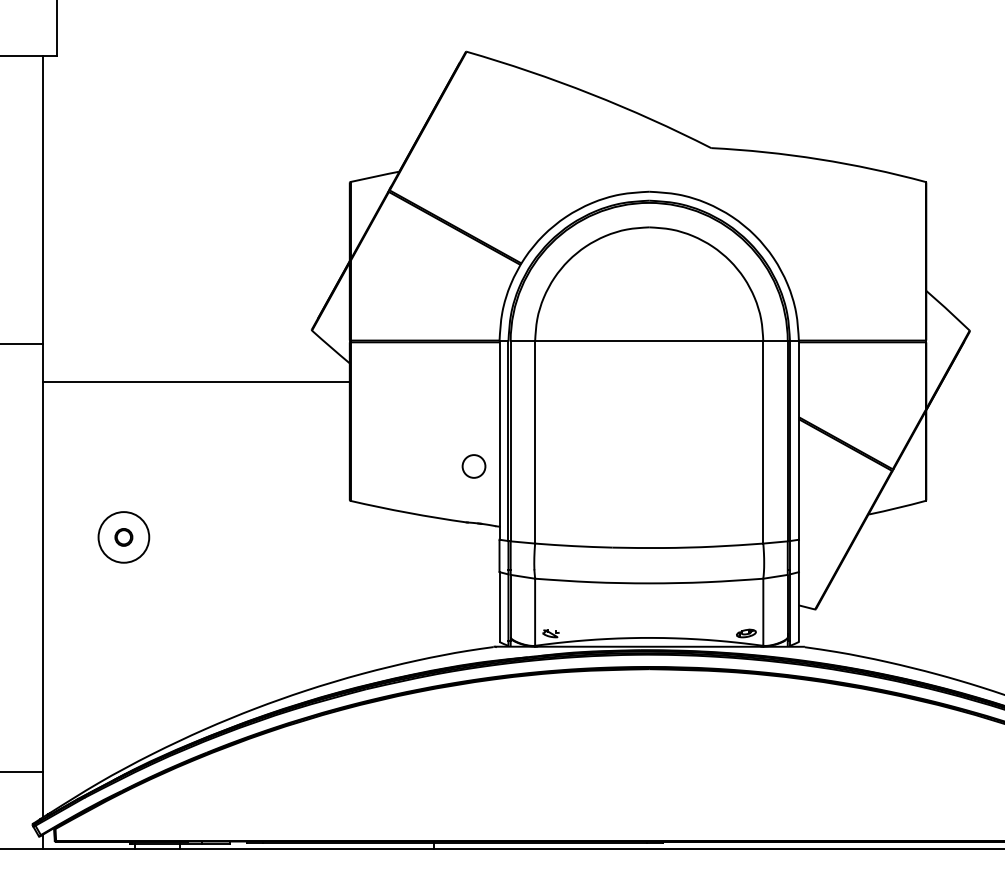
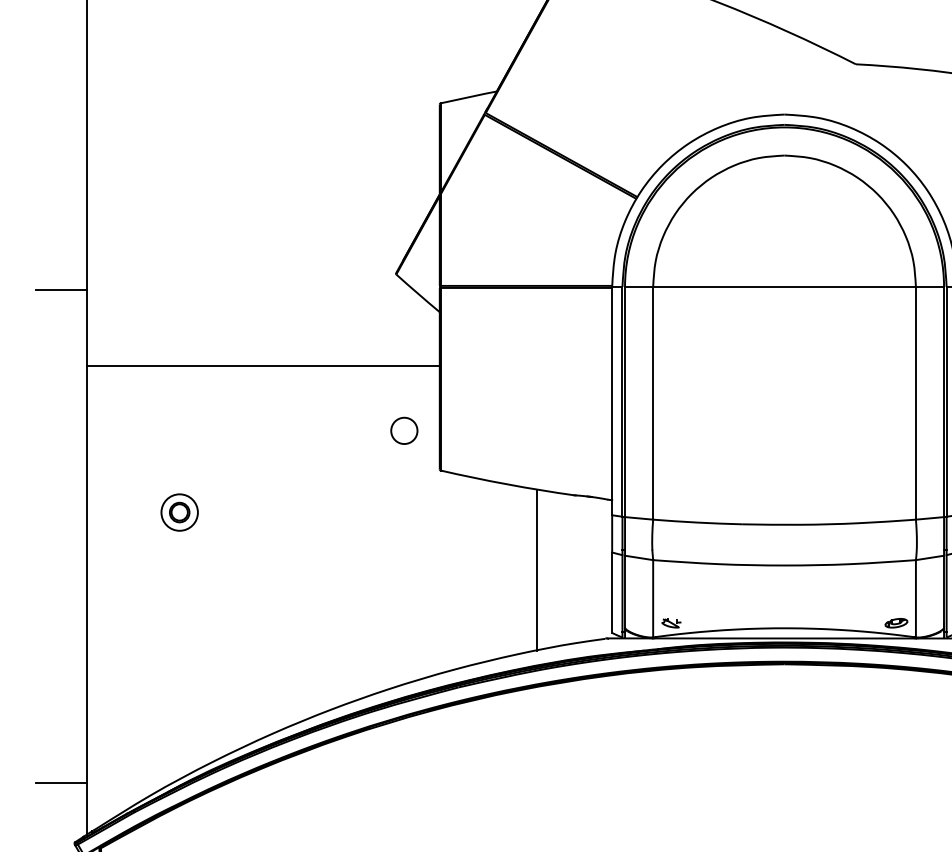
line: (196, 381) -> (263, 365), moved
circle: (473, 466) -> (403, 430), moved
circle: (123, 537) -> (179, 512), size x0.62
line: (434, 587) -> (537, 570), added

